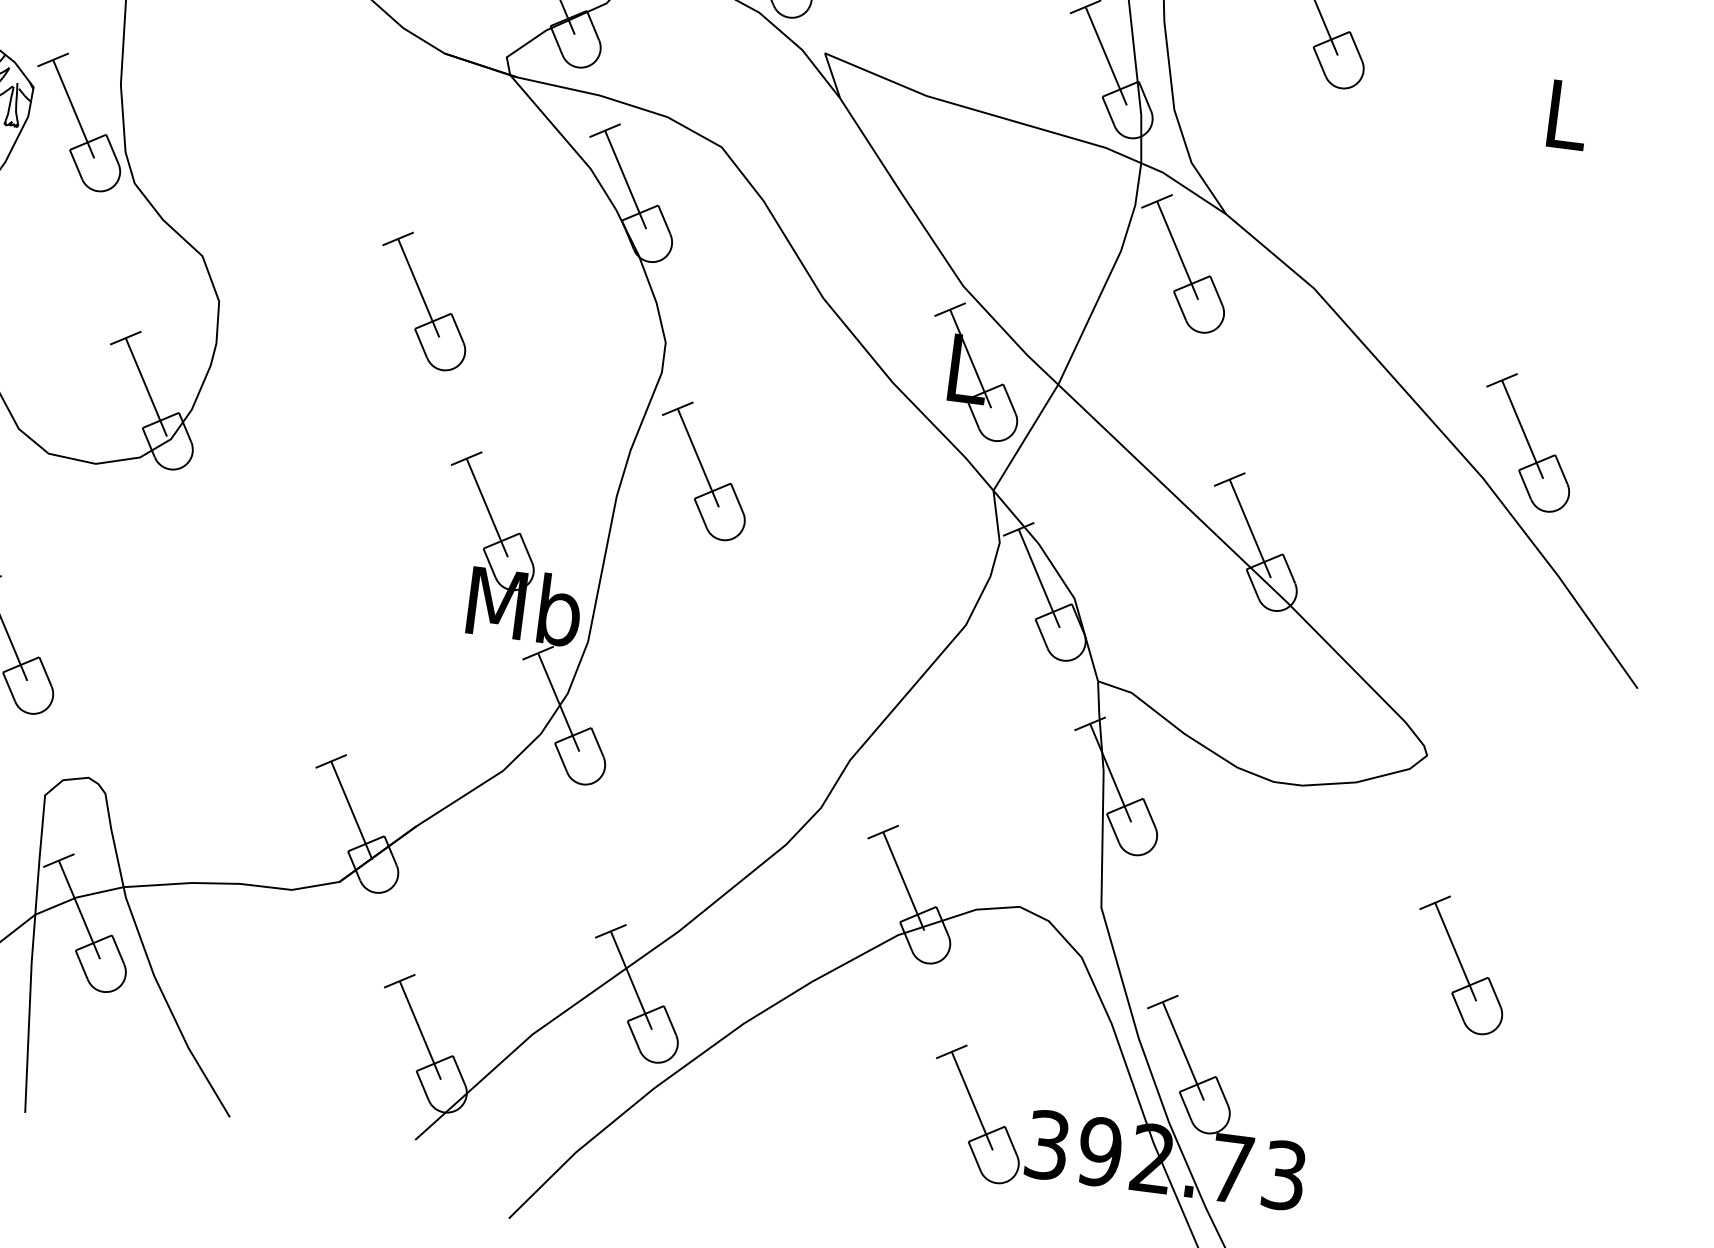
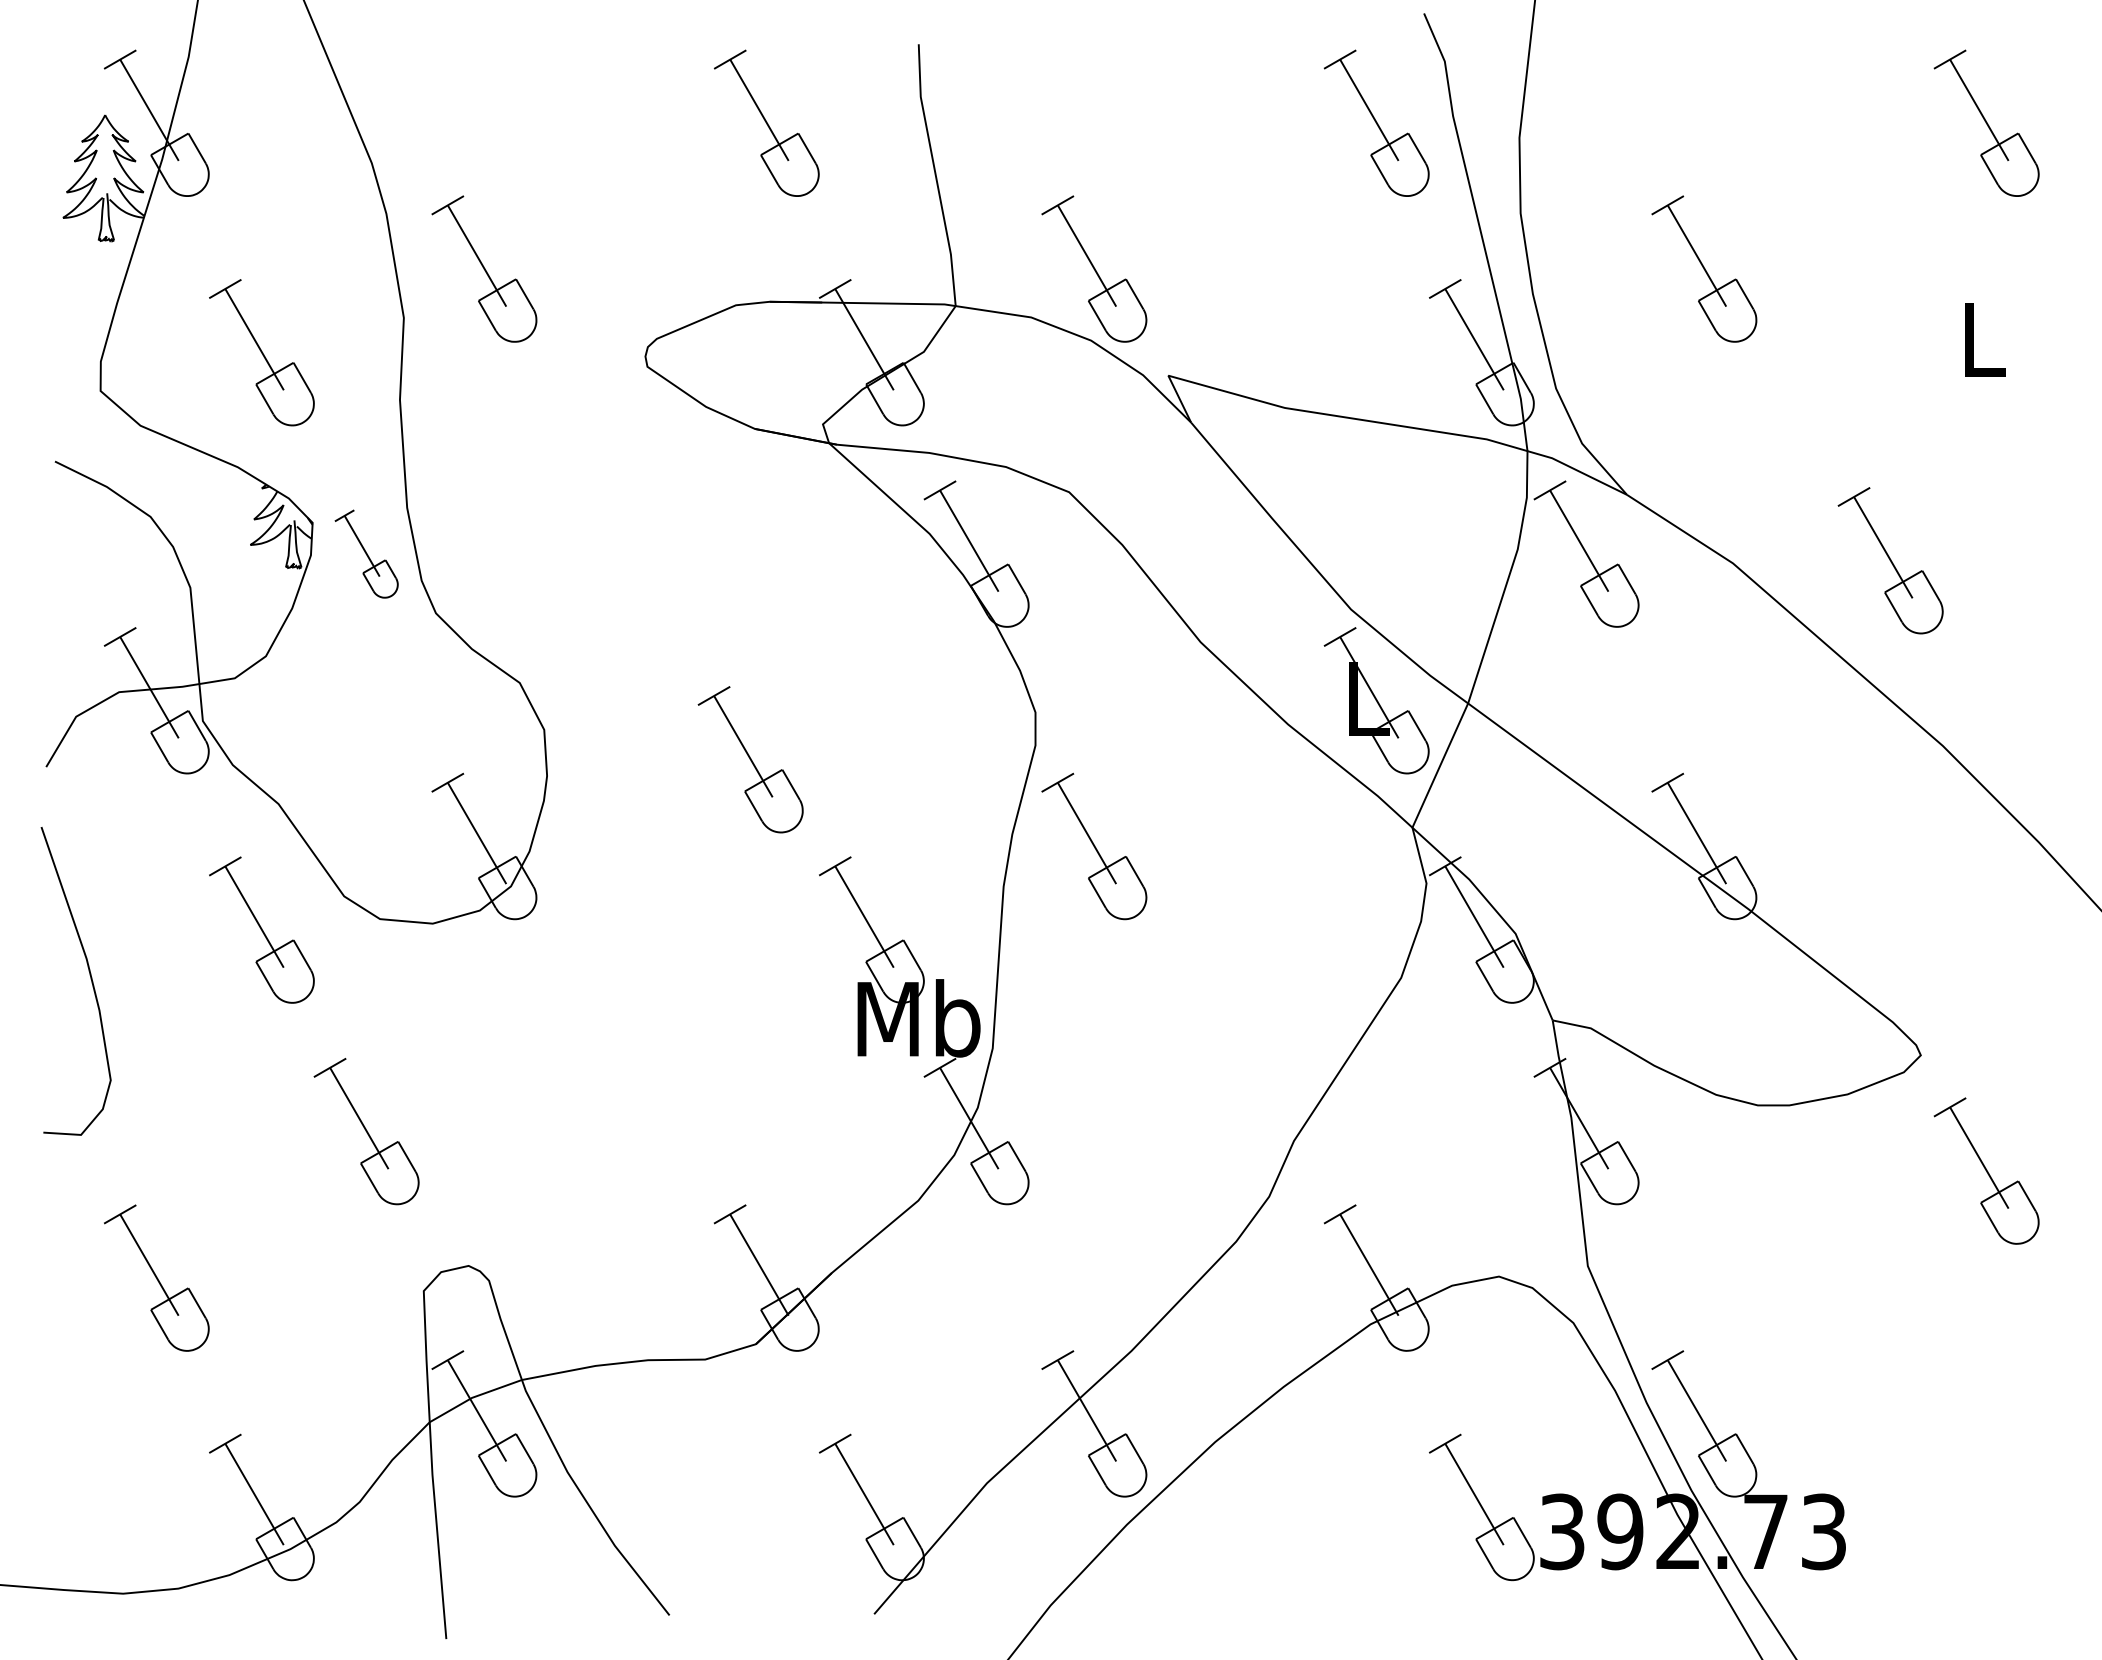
part: (78, 121) -> (366, 553), size x0.6
part: (423, 300) -> (750, 759), moved
part: (1527, 442) -> (1890, 560), moved
part: (1460, 964) -> (1986, 1170), moved

